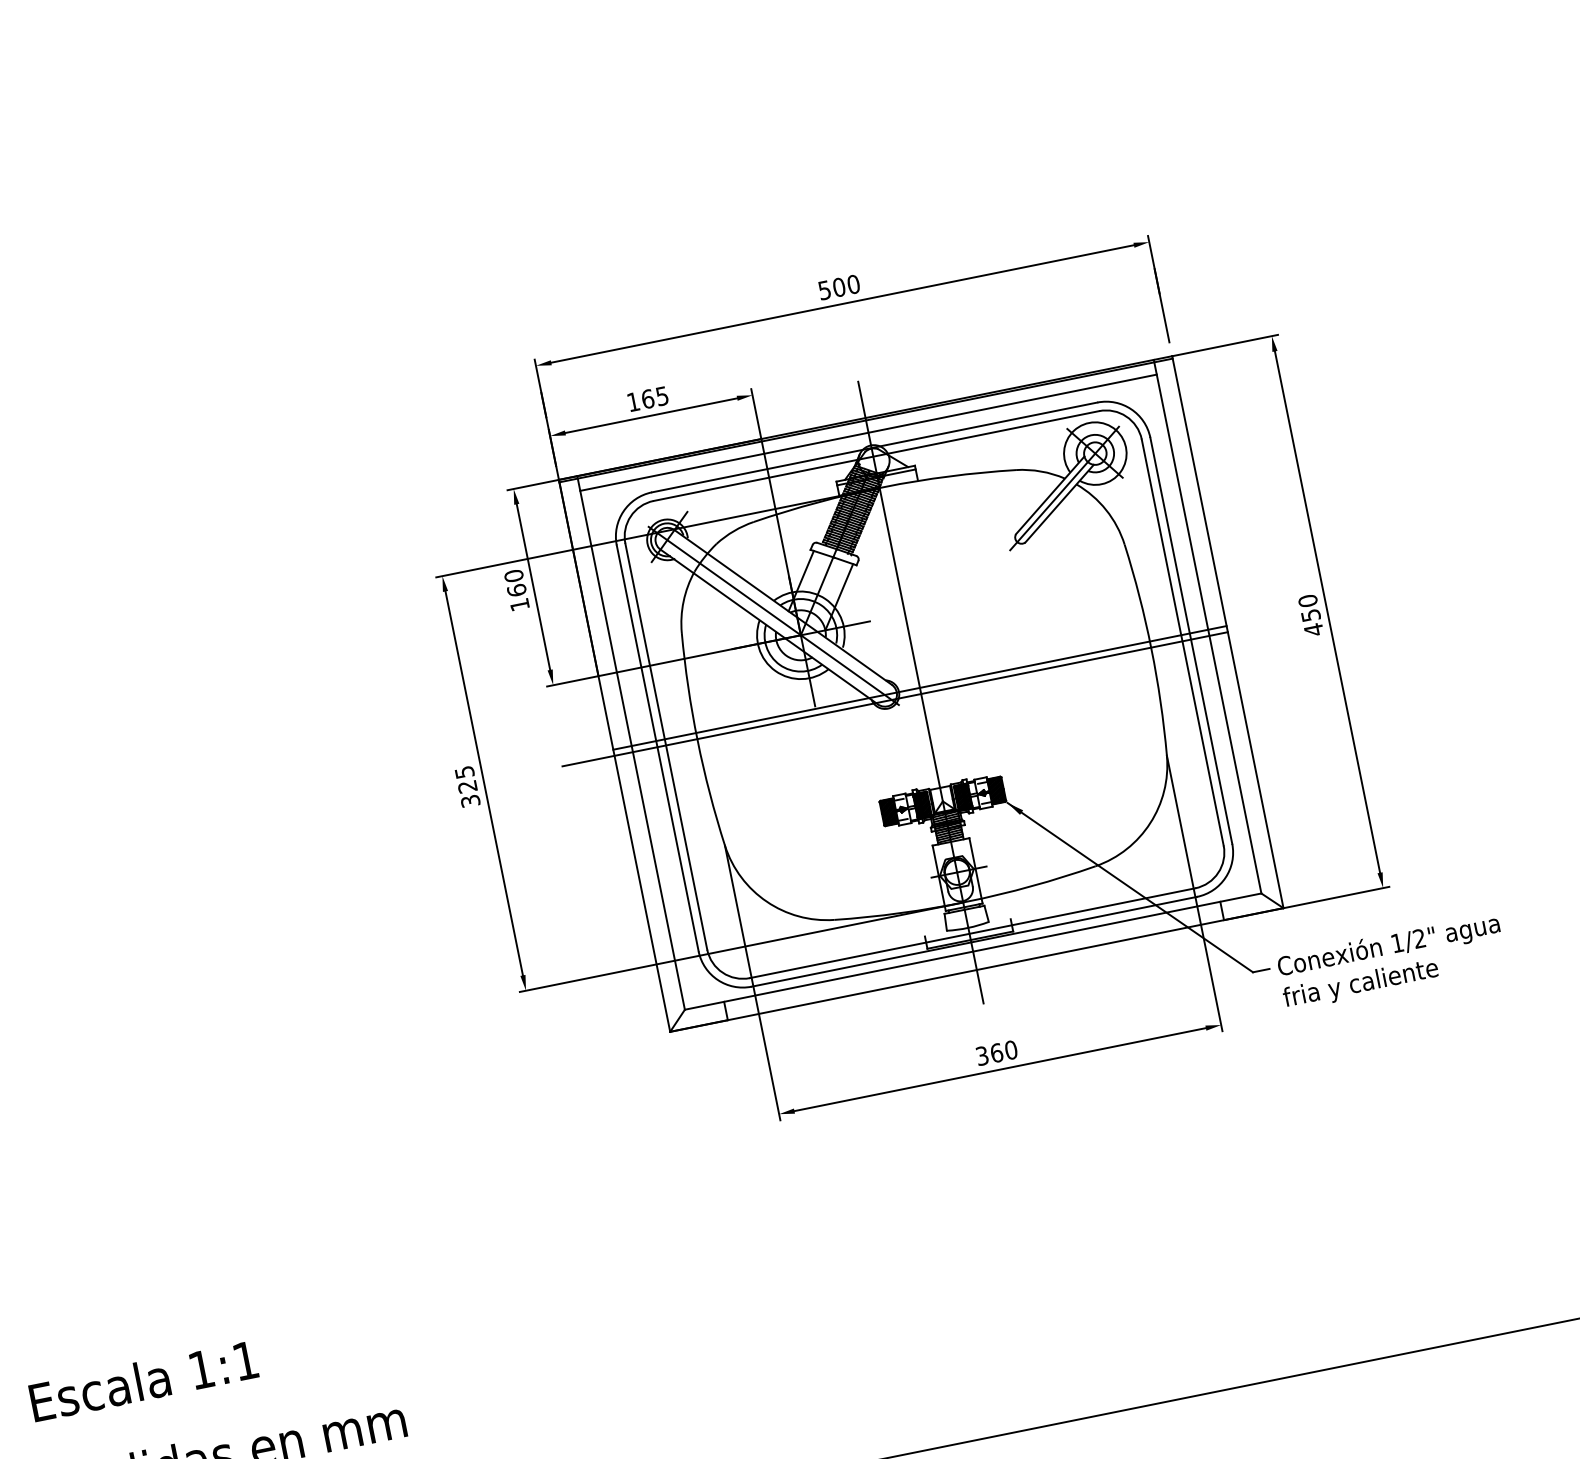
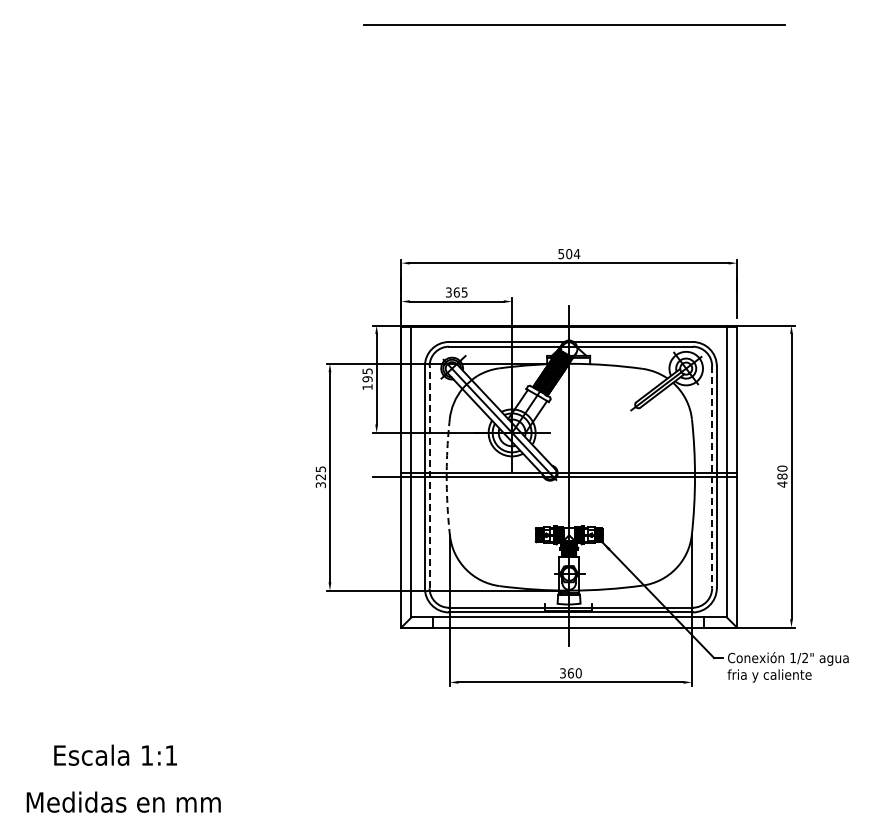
text: (852, 285) -> (576, 254), 500 -> 504
text: (632, 402) -> (448, 292), 165 -> 365
line: (867, 432) -> (568, 333), removed
text: (515, 583) -> (367, 375), 160 -> 195
text: (1311, 615) -> (782, 476), 450 -> 480
line: (1183, 642) -> (712, 477), solid -> dashed
arc: (697, 740) -> (446, 477), solid -> dashed
line: (665, 745) -> (429, 476), solid -> dashed
text: (143, 1379) -> (115, 754), moved

